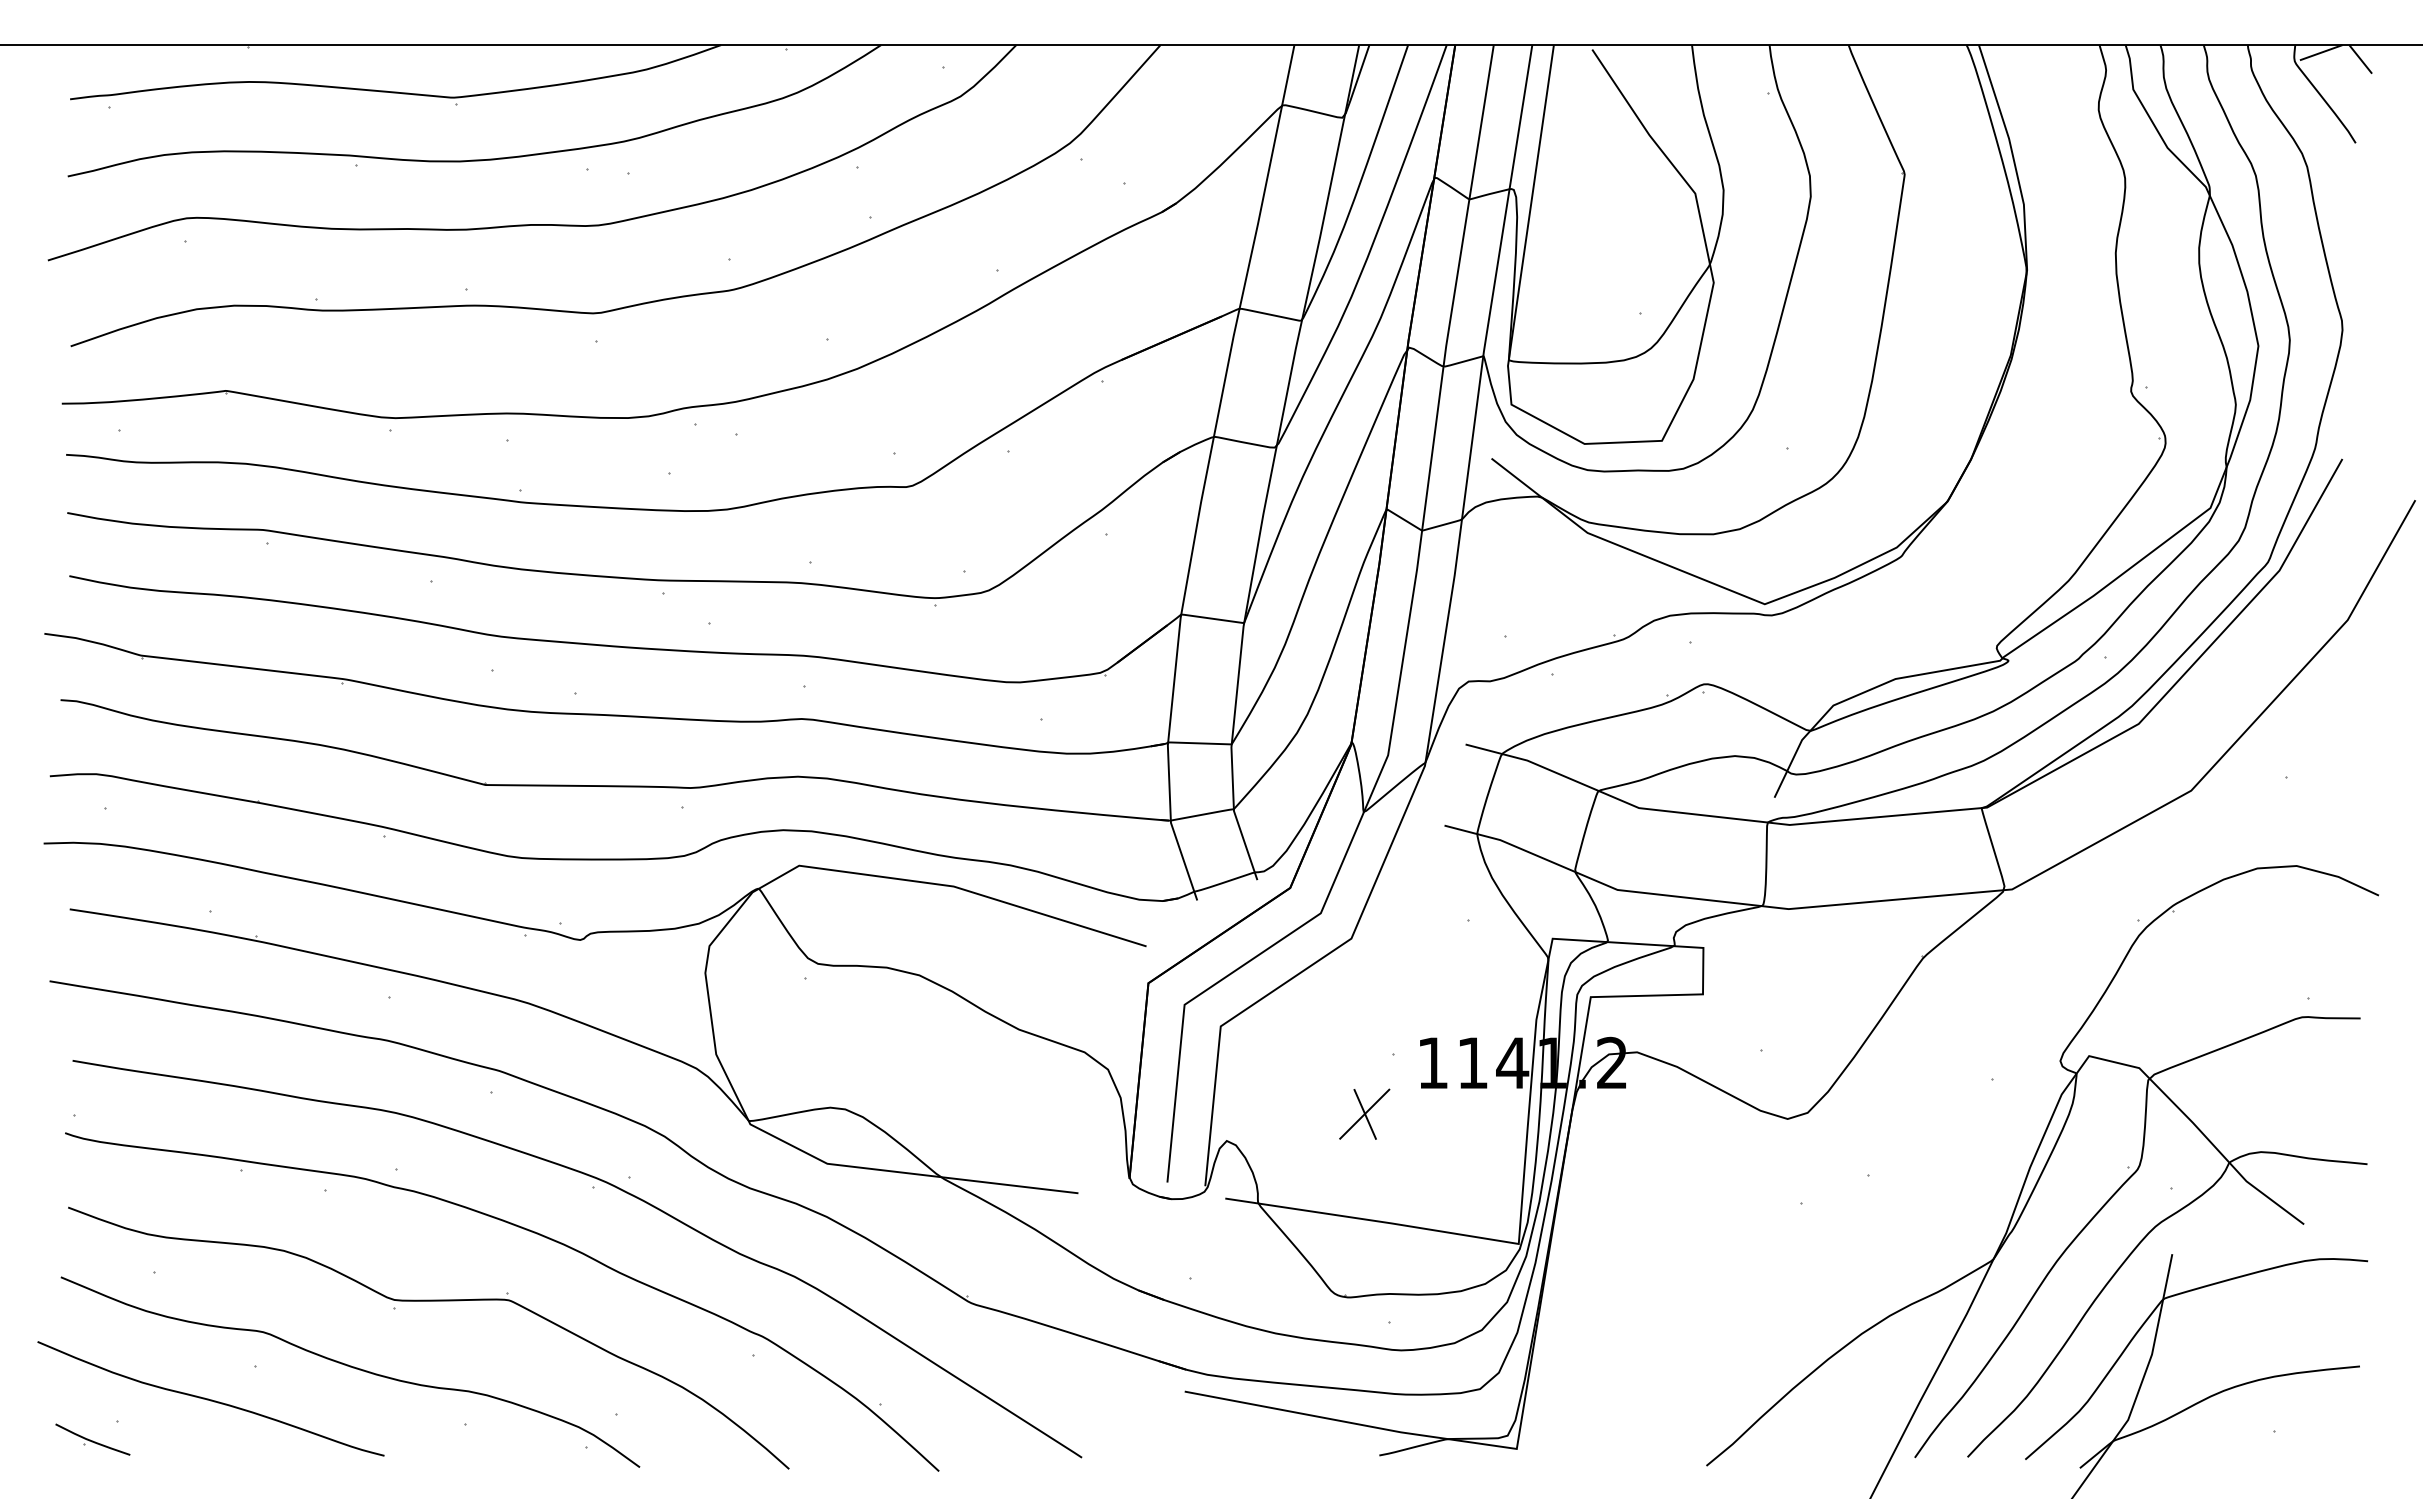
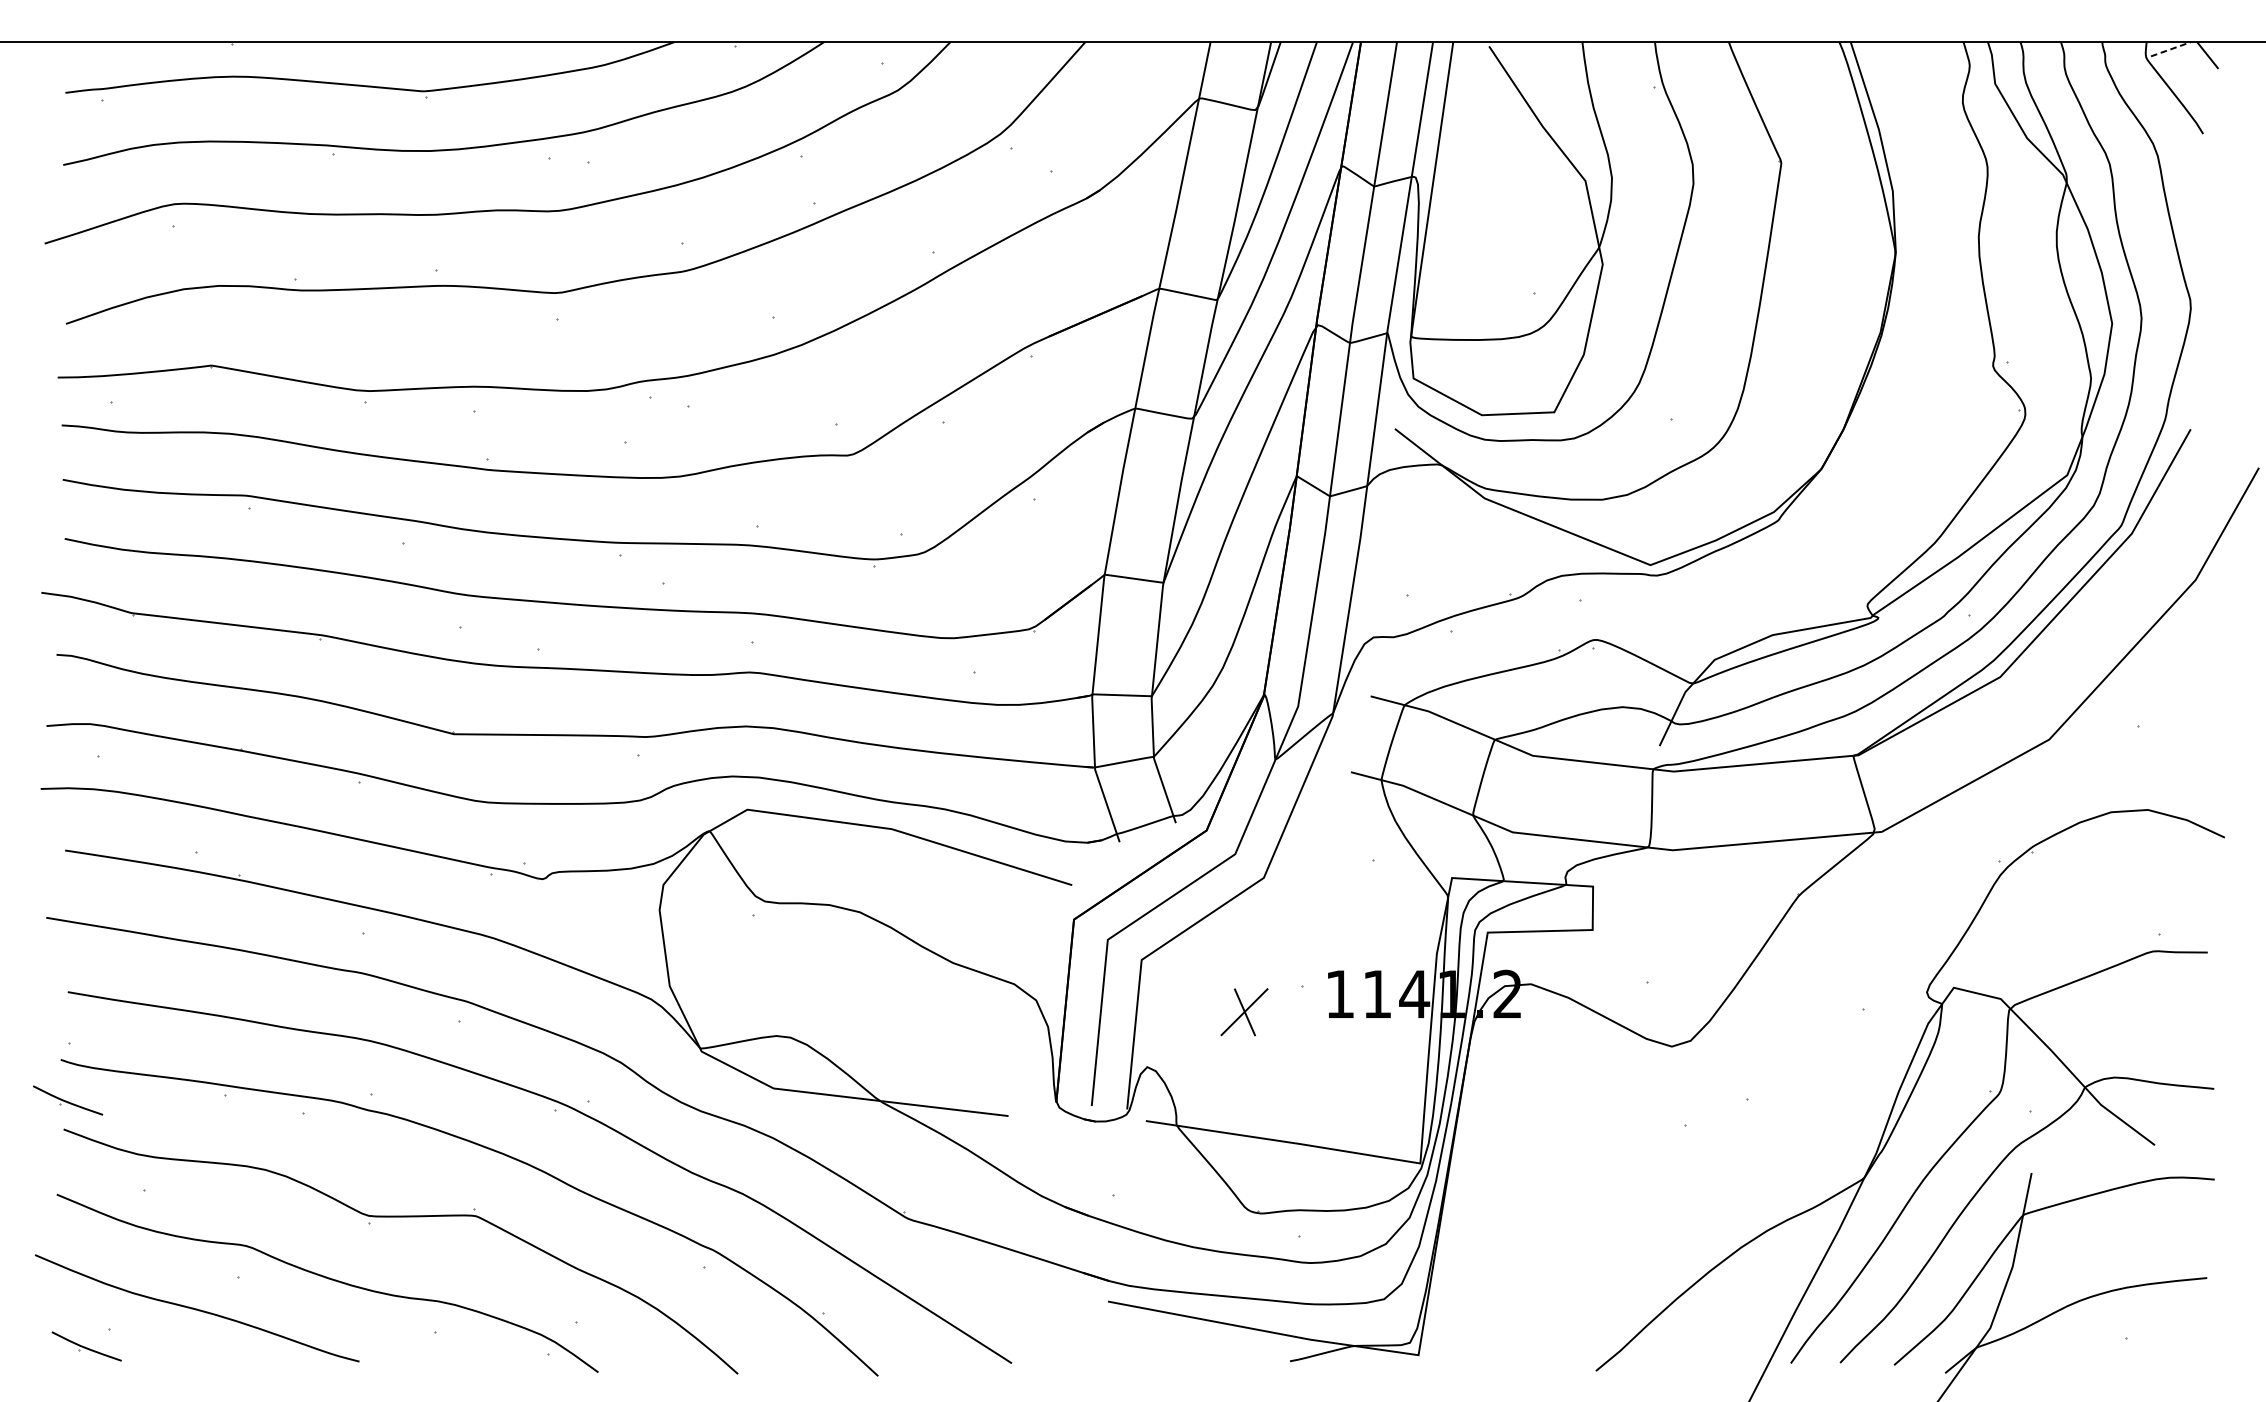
line: (2321, 52) -> (2171, 49), solid -> dashed
part: (1364, 1113) -> (1244, 1011), moved
part: (72, 1176) -> (67, 1100), added

